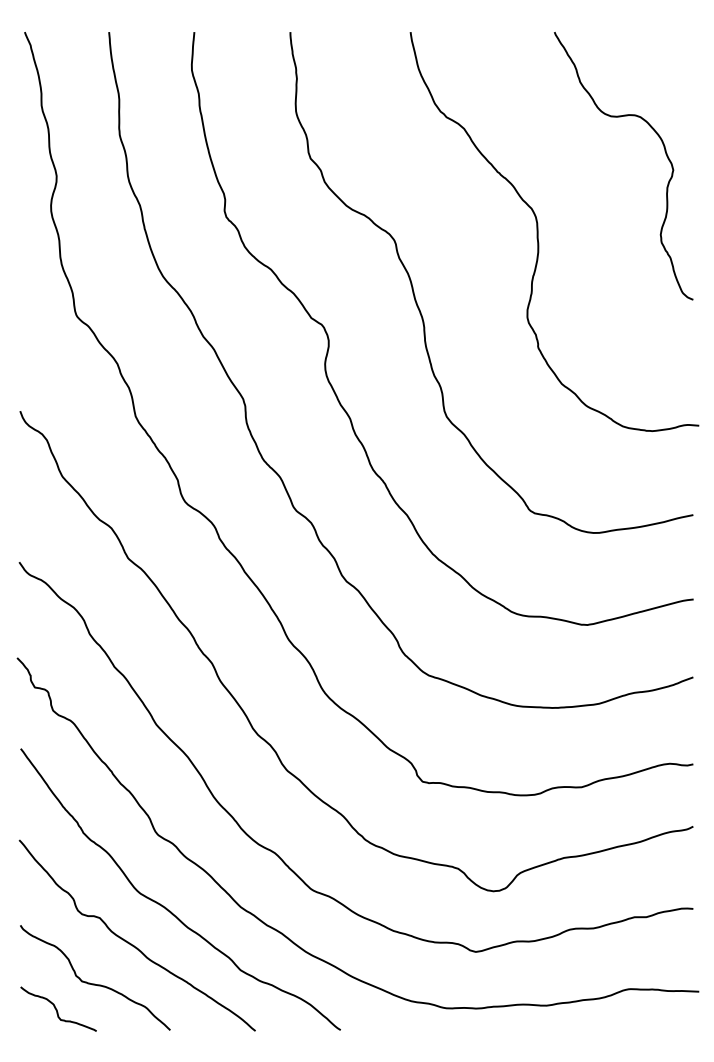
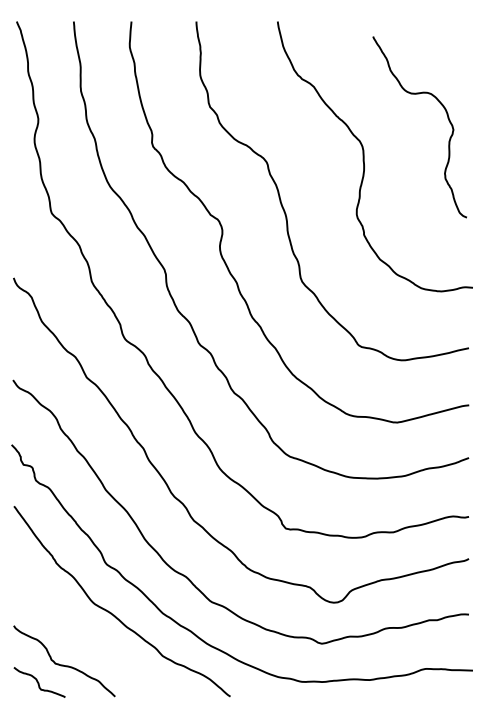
curve: (664, 153) -> (447, 118), moved
curve: (133, 944) -> (90, 638), removed

